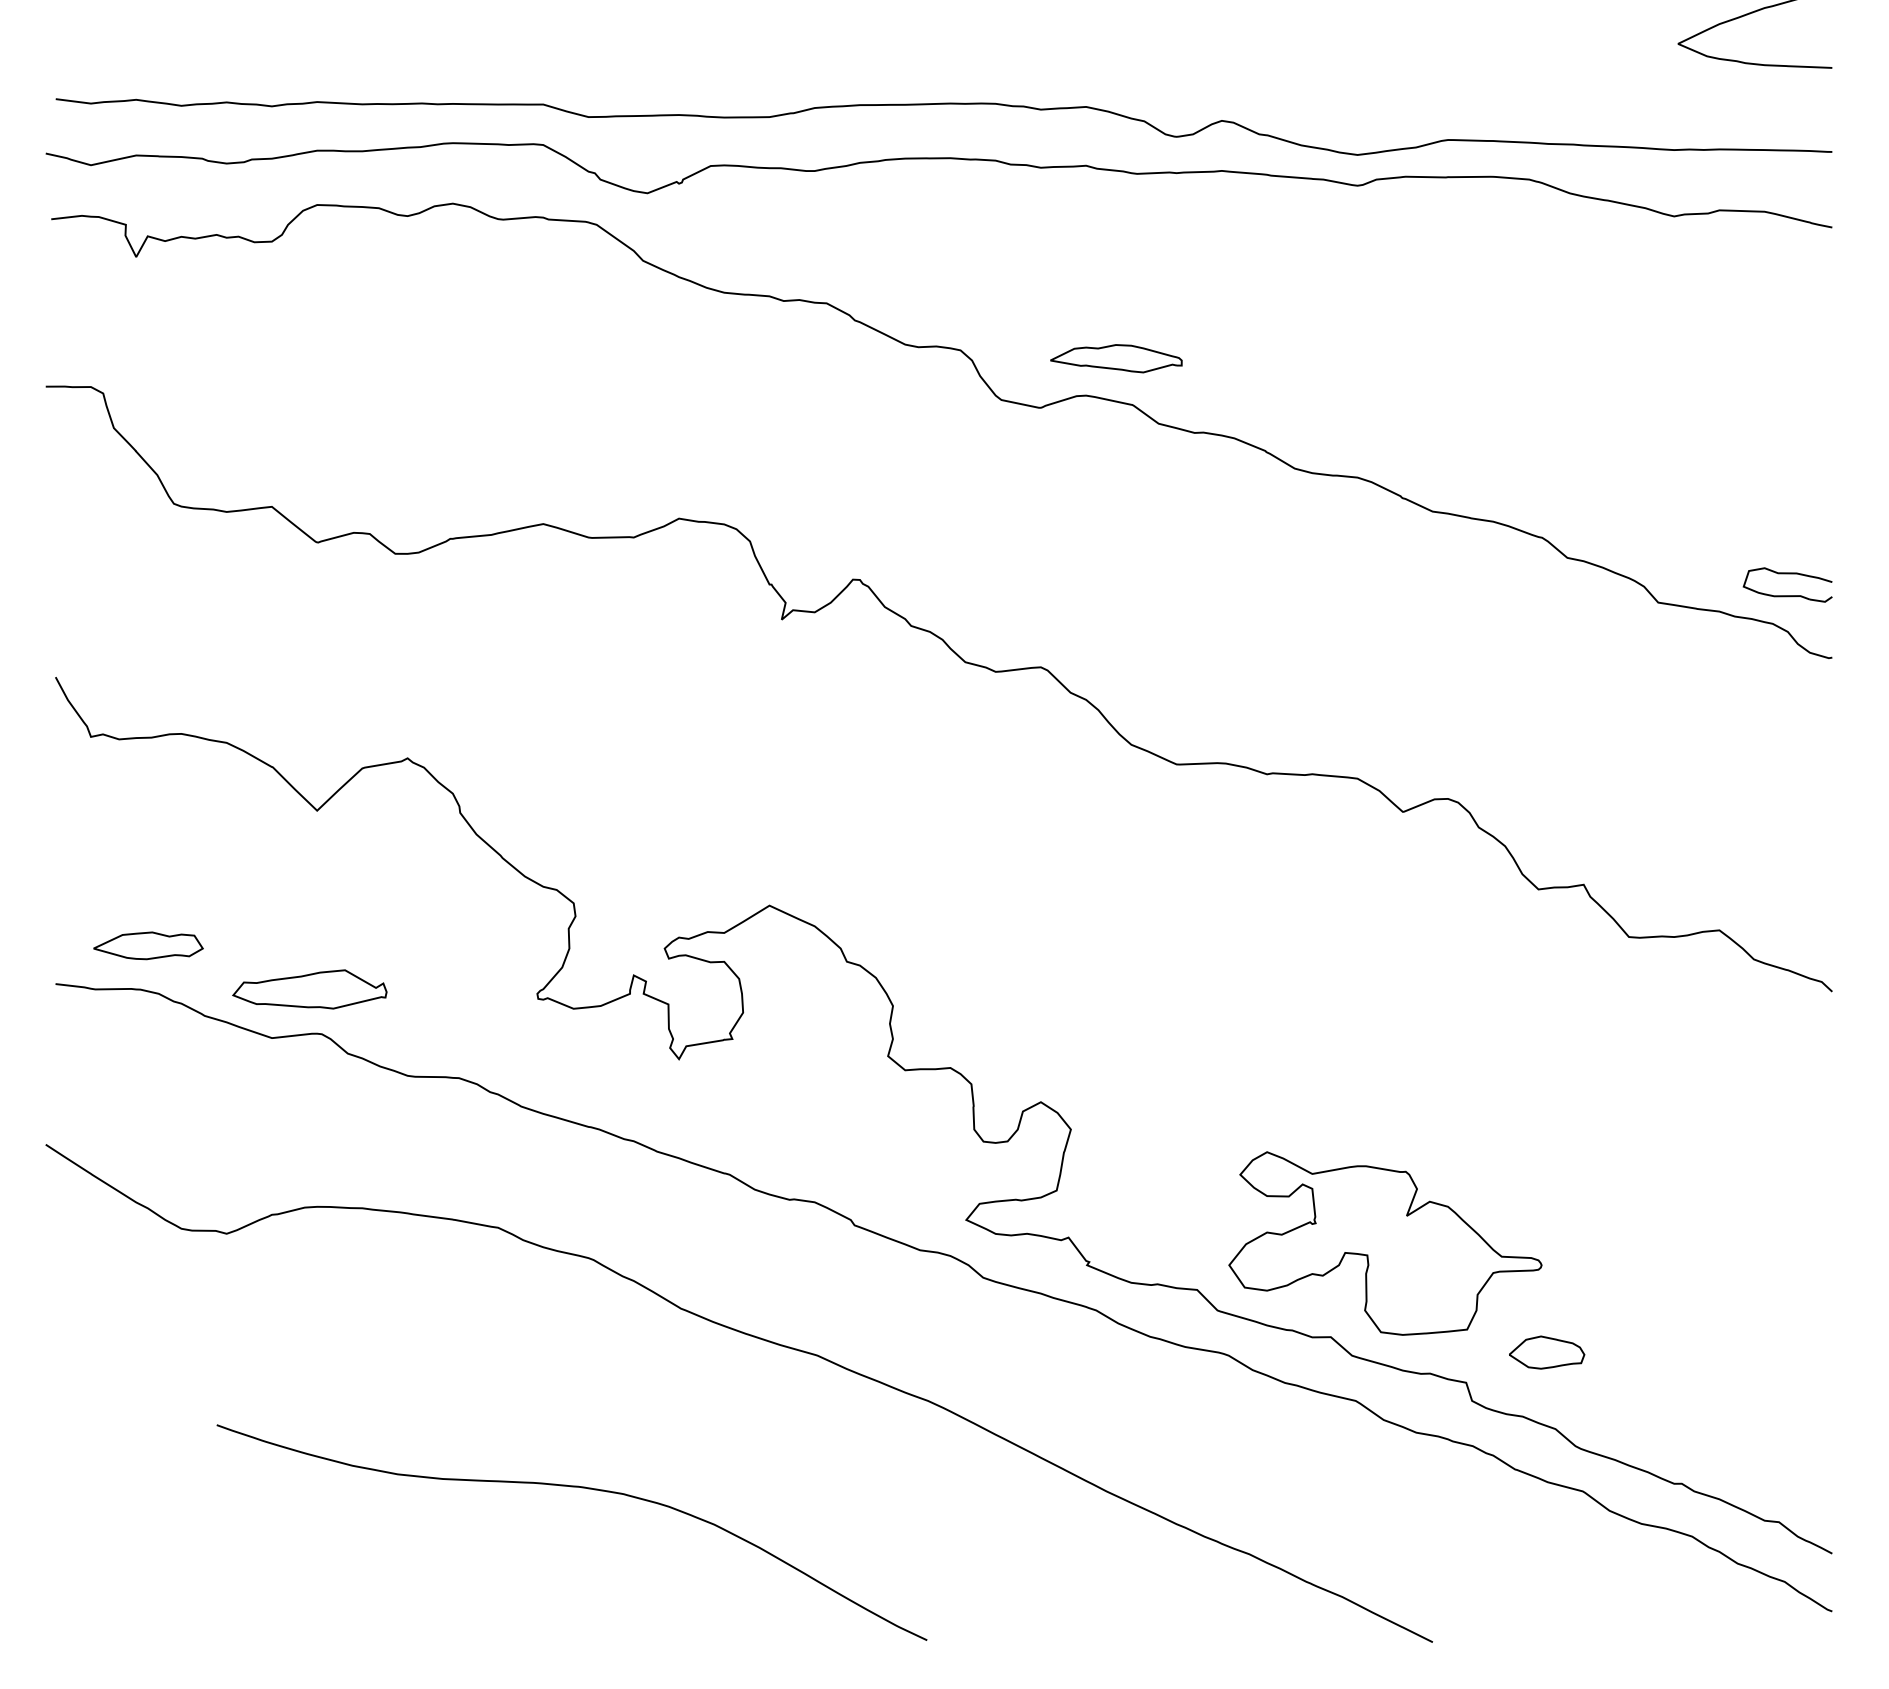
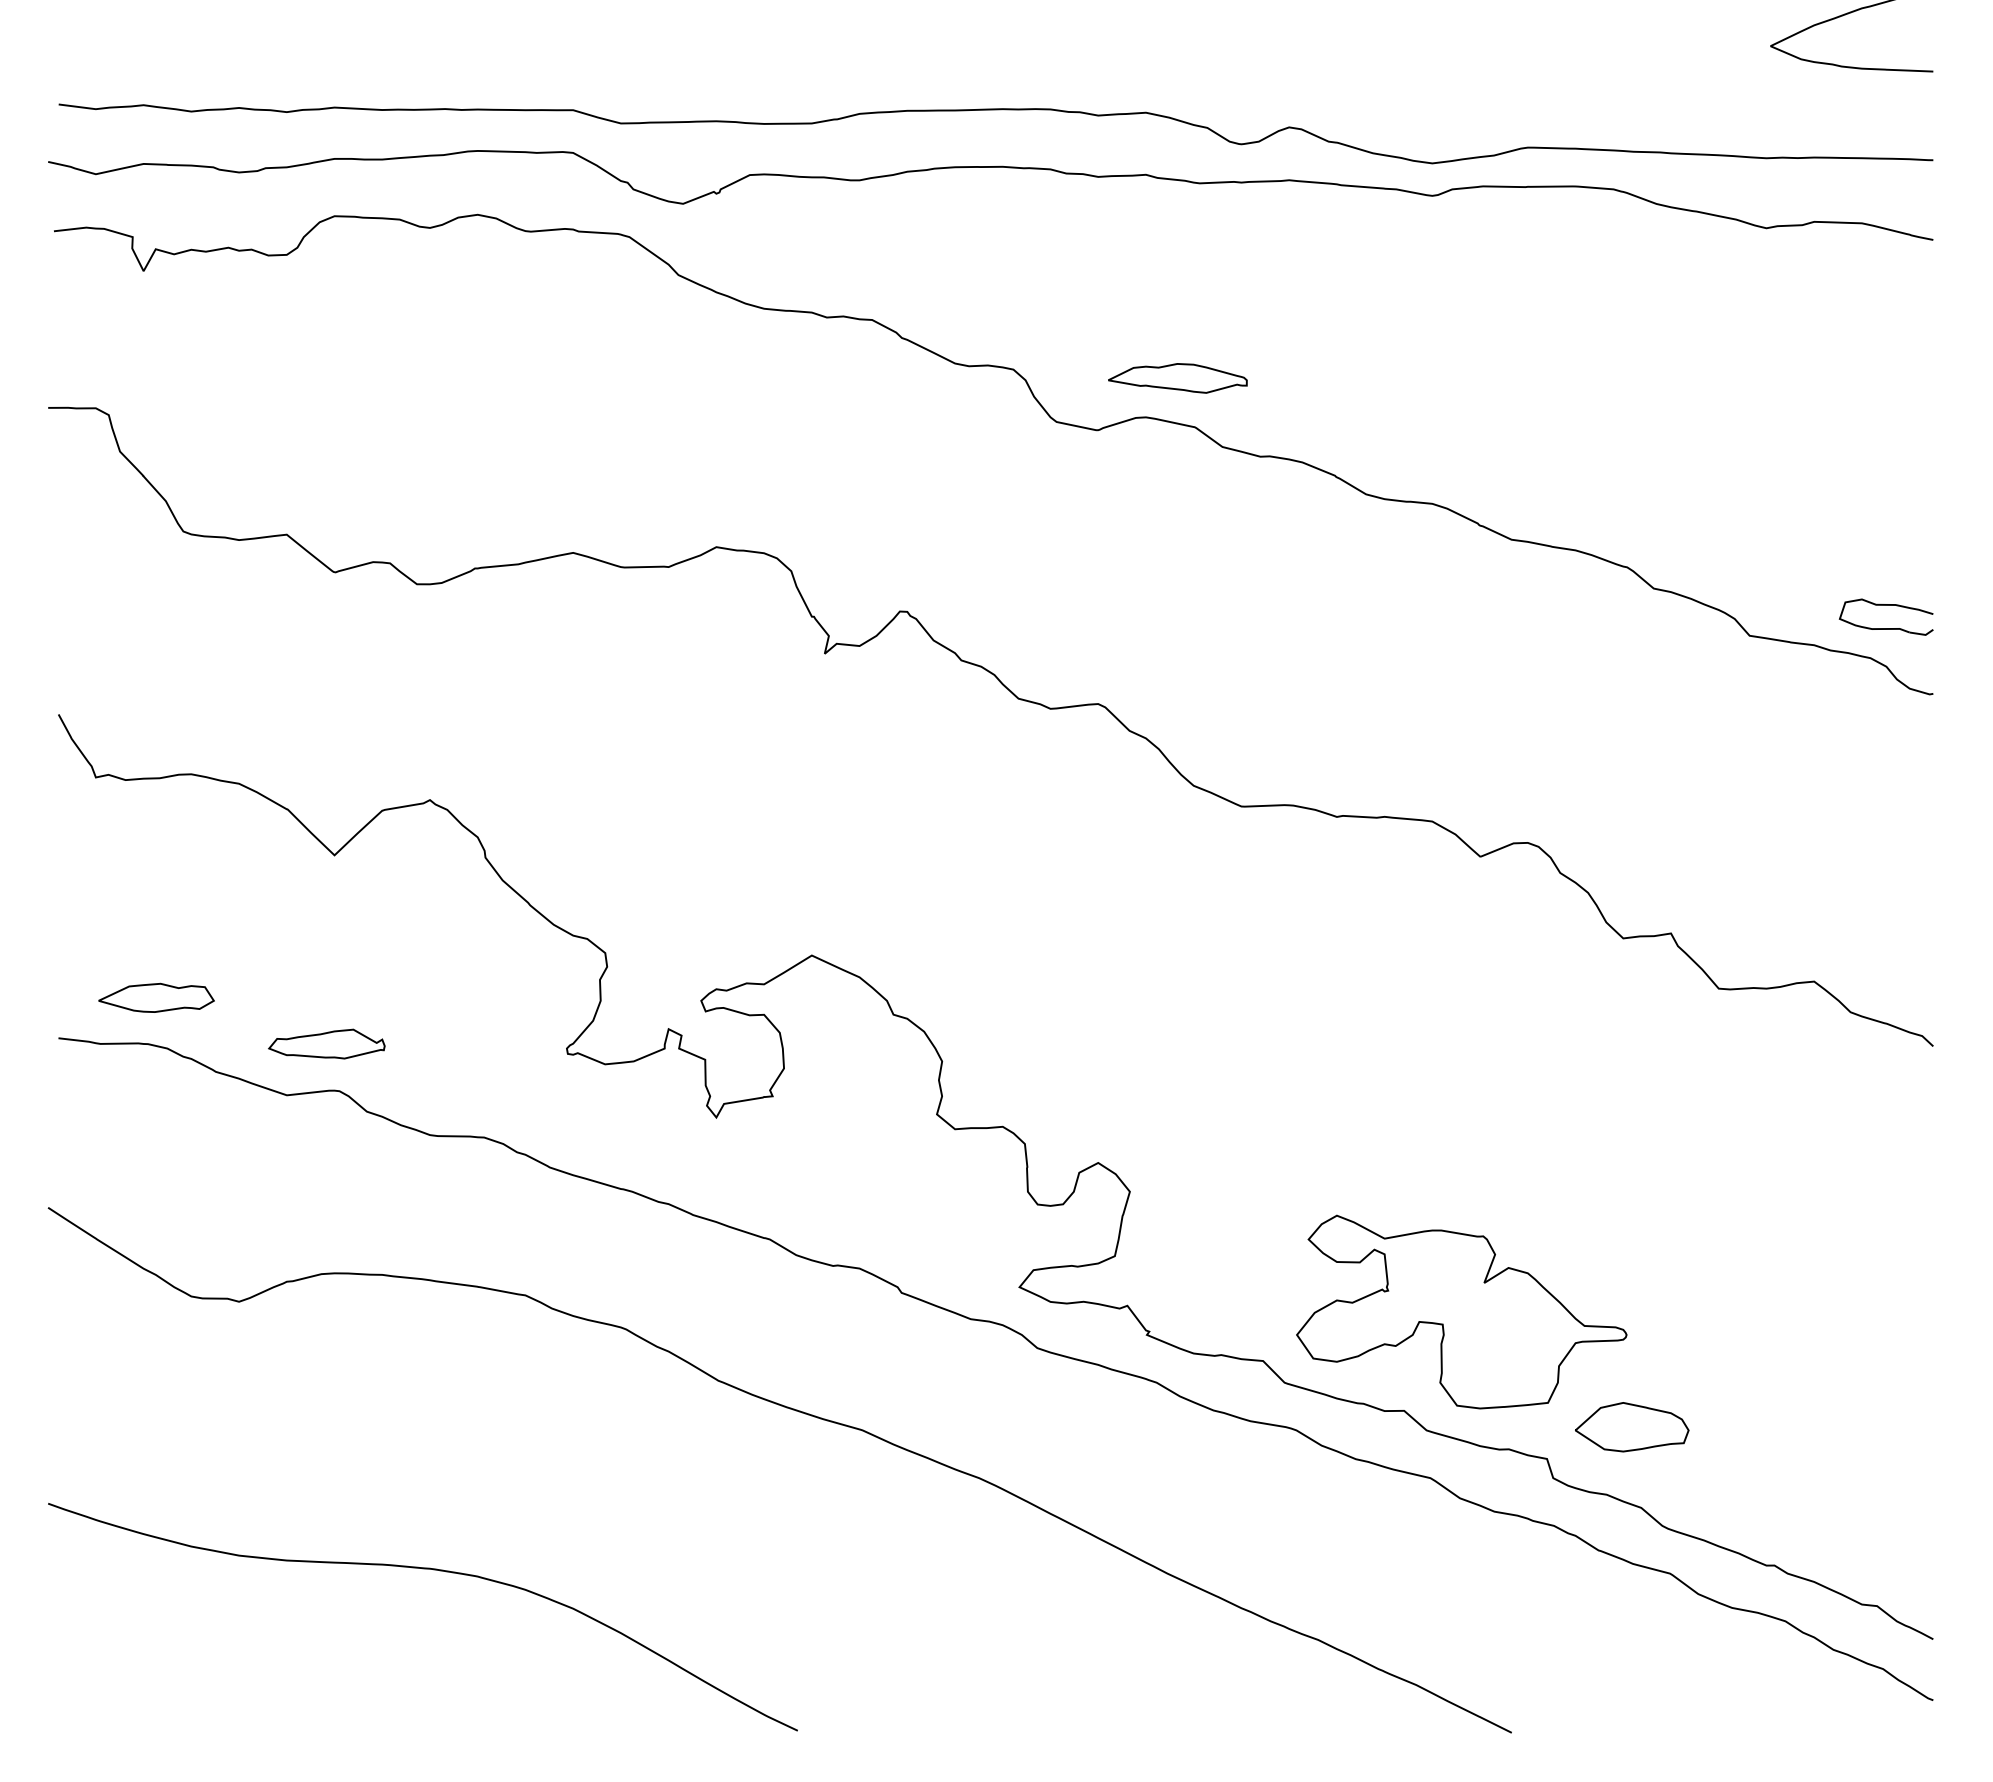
part: (309, 989) -> (326, 1044), size x0.71
part: (1546, 1352) -> (1631, 1427), size x1.43
curve: (571, 1487) -> (422, 1569), moved

